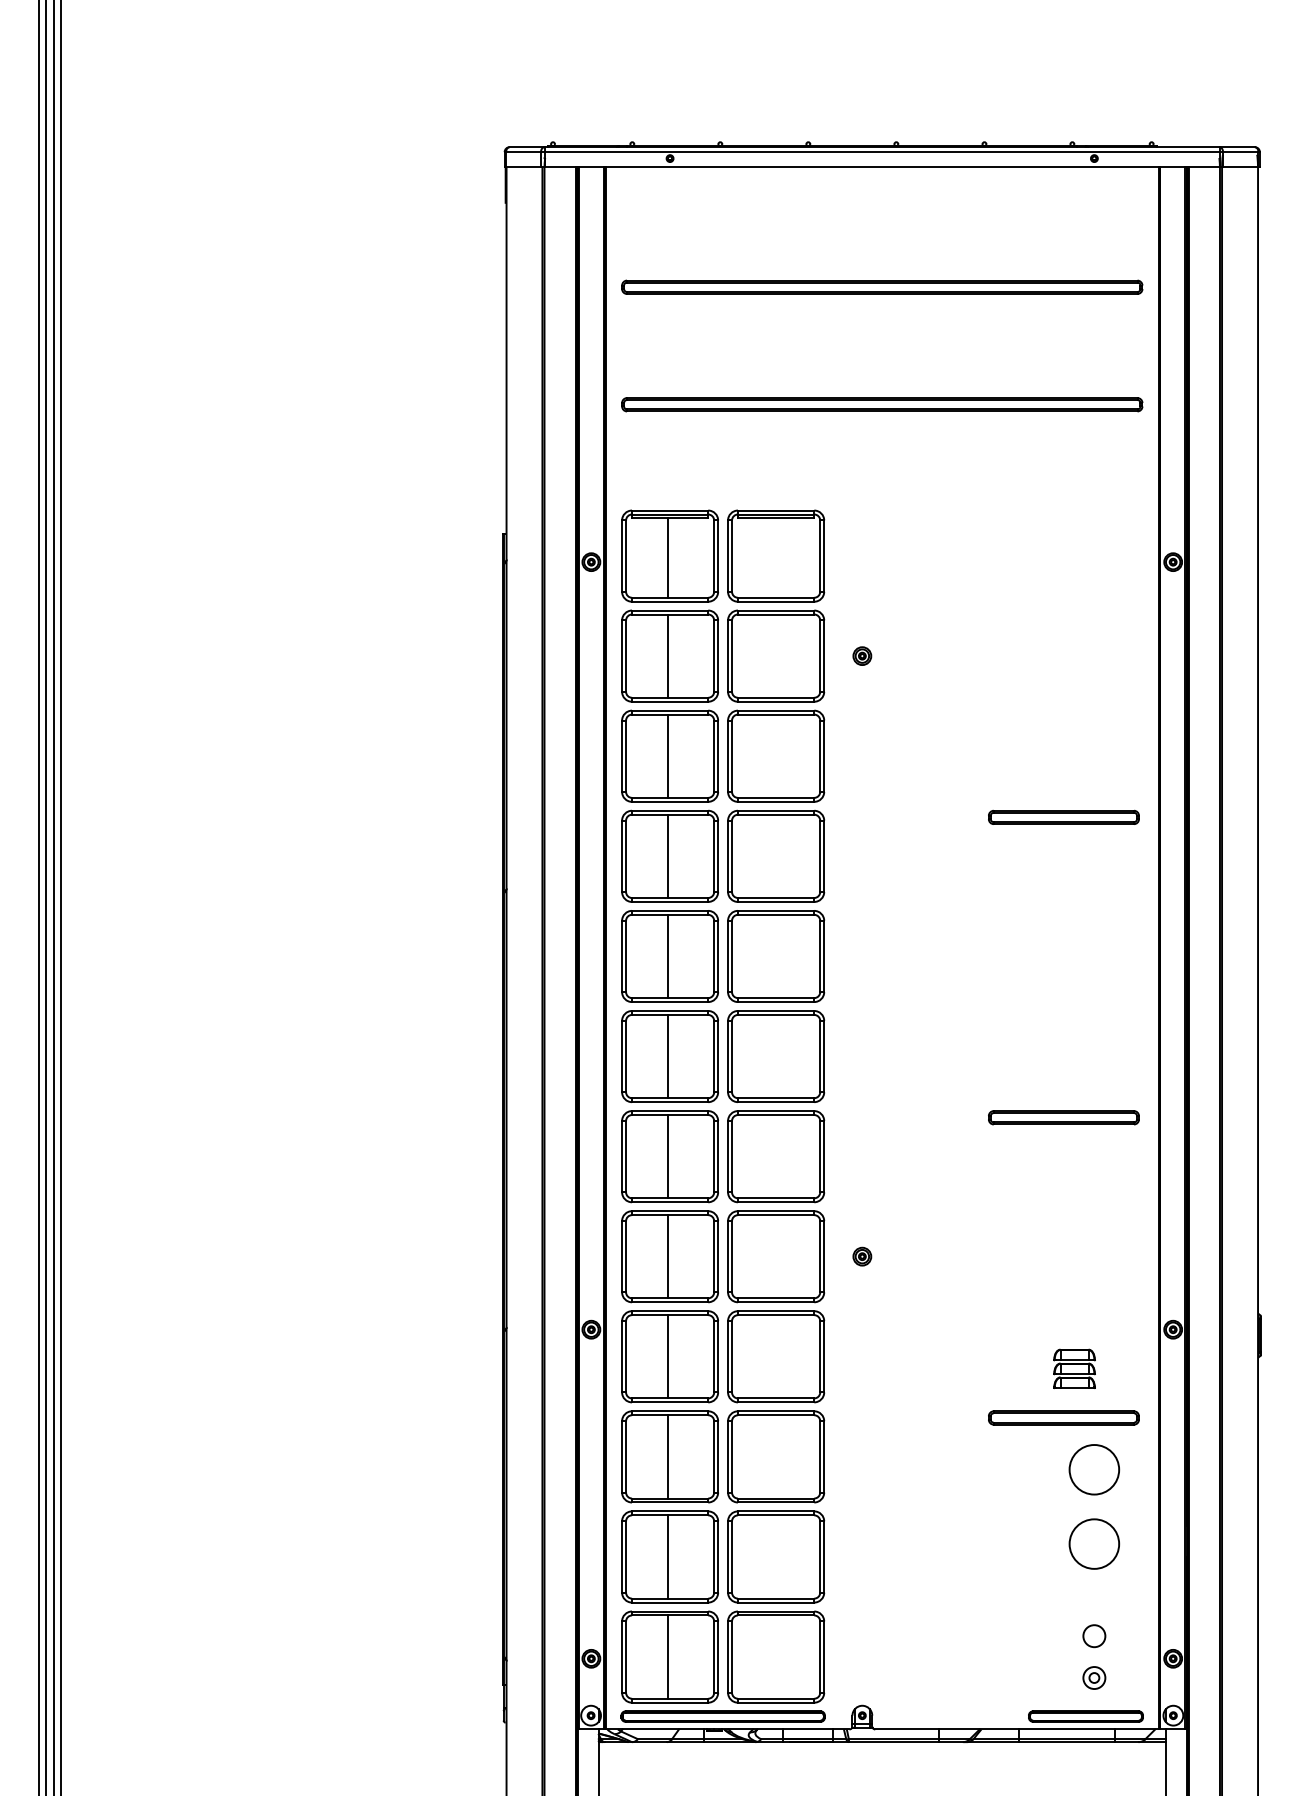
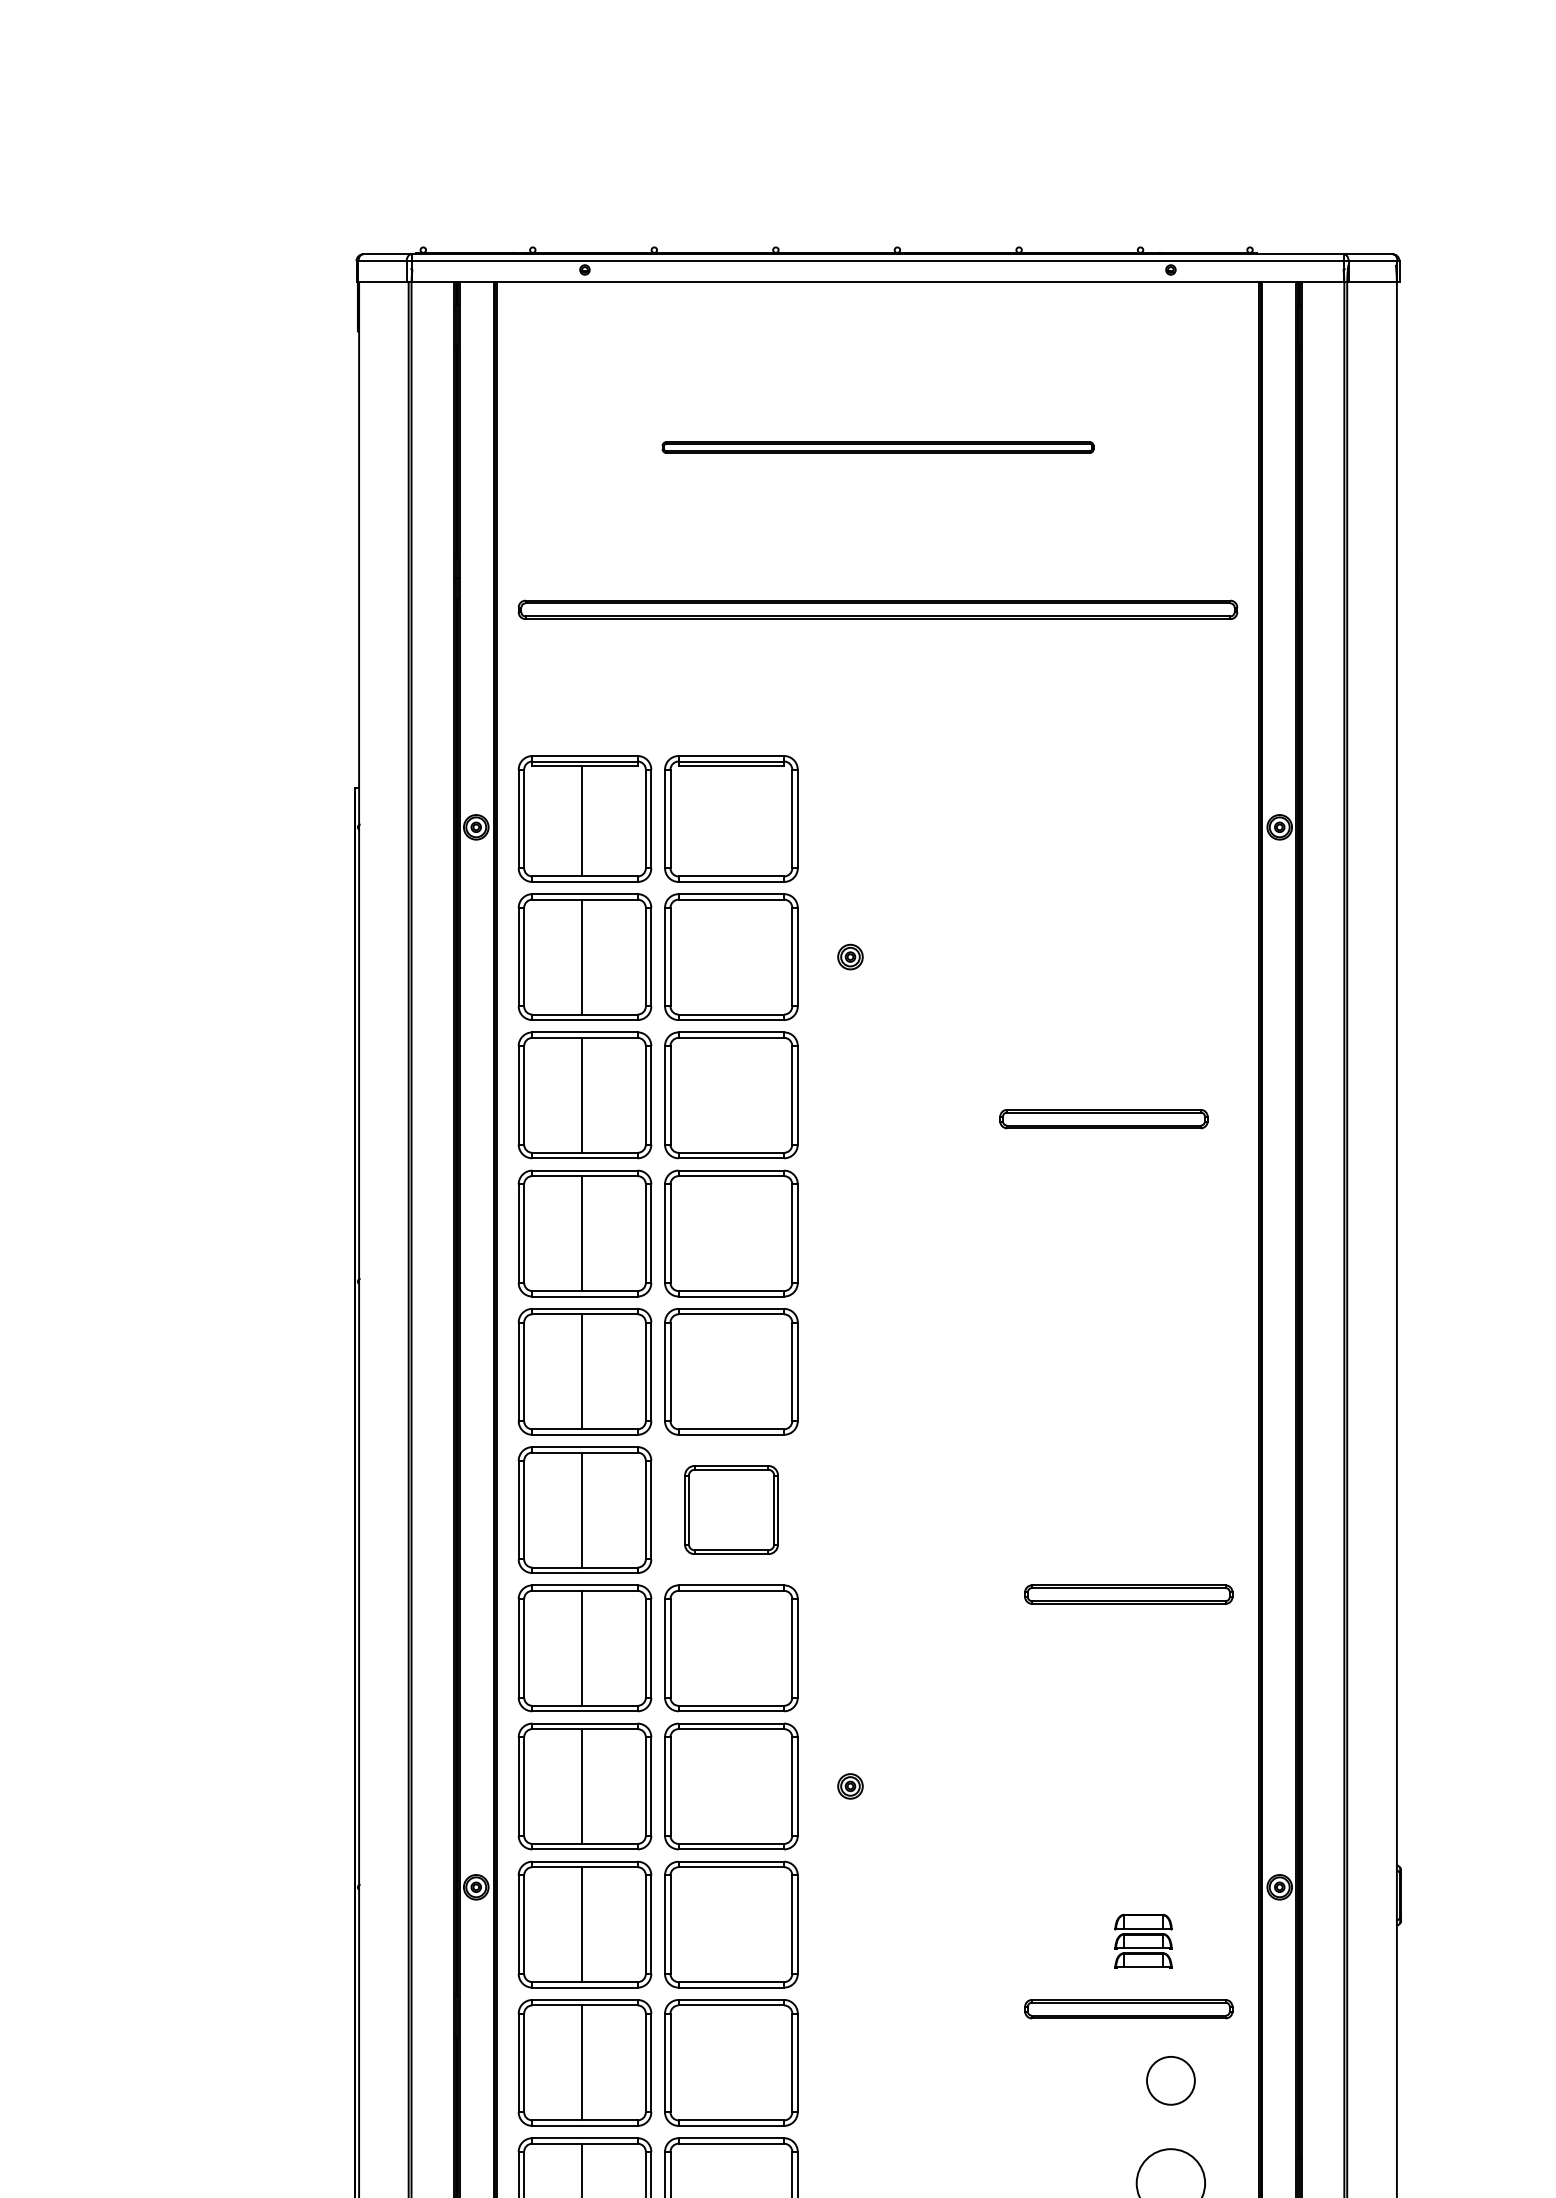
part: (882, 286) -> (878, 446), size x0.6
part: (1063, 816) -> (1103, 1117), moved
part: (776, 1056) -> (731, 1509), size x0.7
circle: (1094, 1469) -> (1171, 2080), size x0.7

